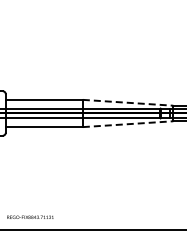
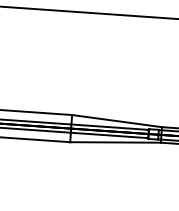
line: (128, 102) -> (117, 120), dashed -> solid
line: (128, 124) -> (115, 142), dashed -> solid

